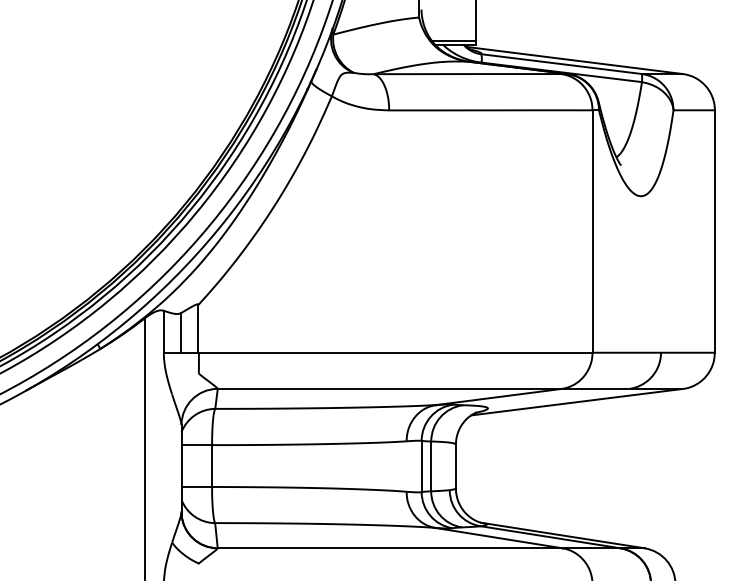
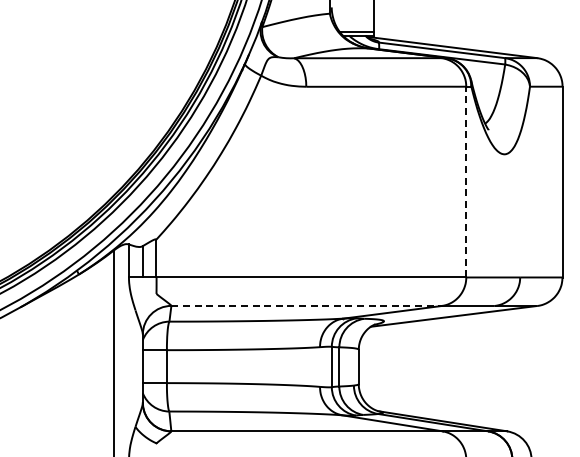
line: (592, 230) -> (466, 181), solid -> dashed
line: (390, 389) -> (307, 306), solid -> dashed

